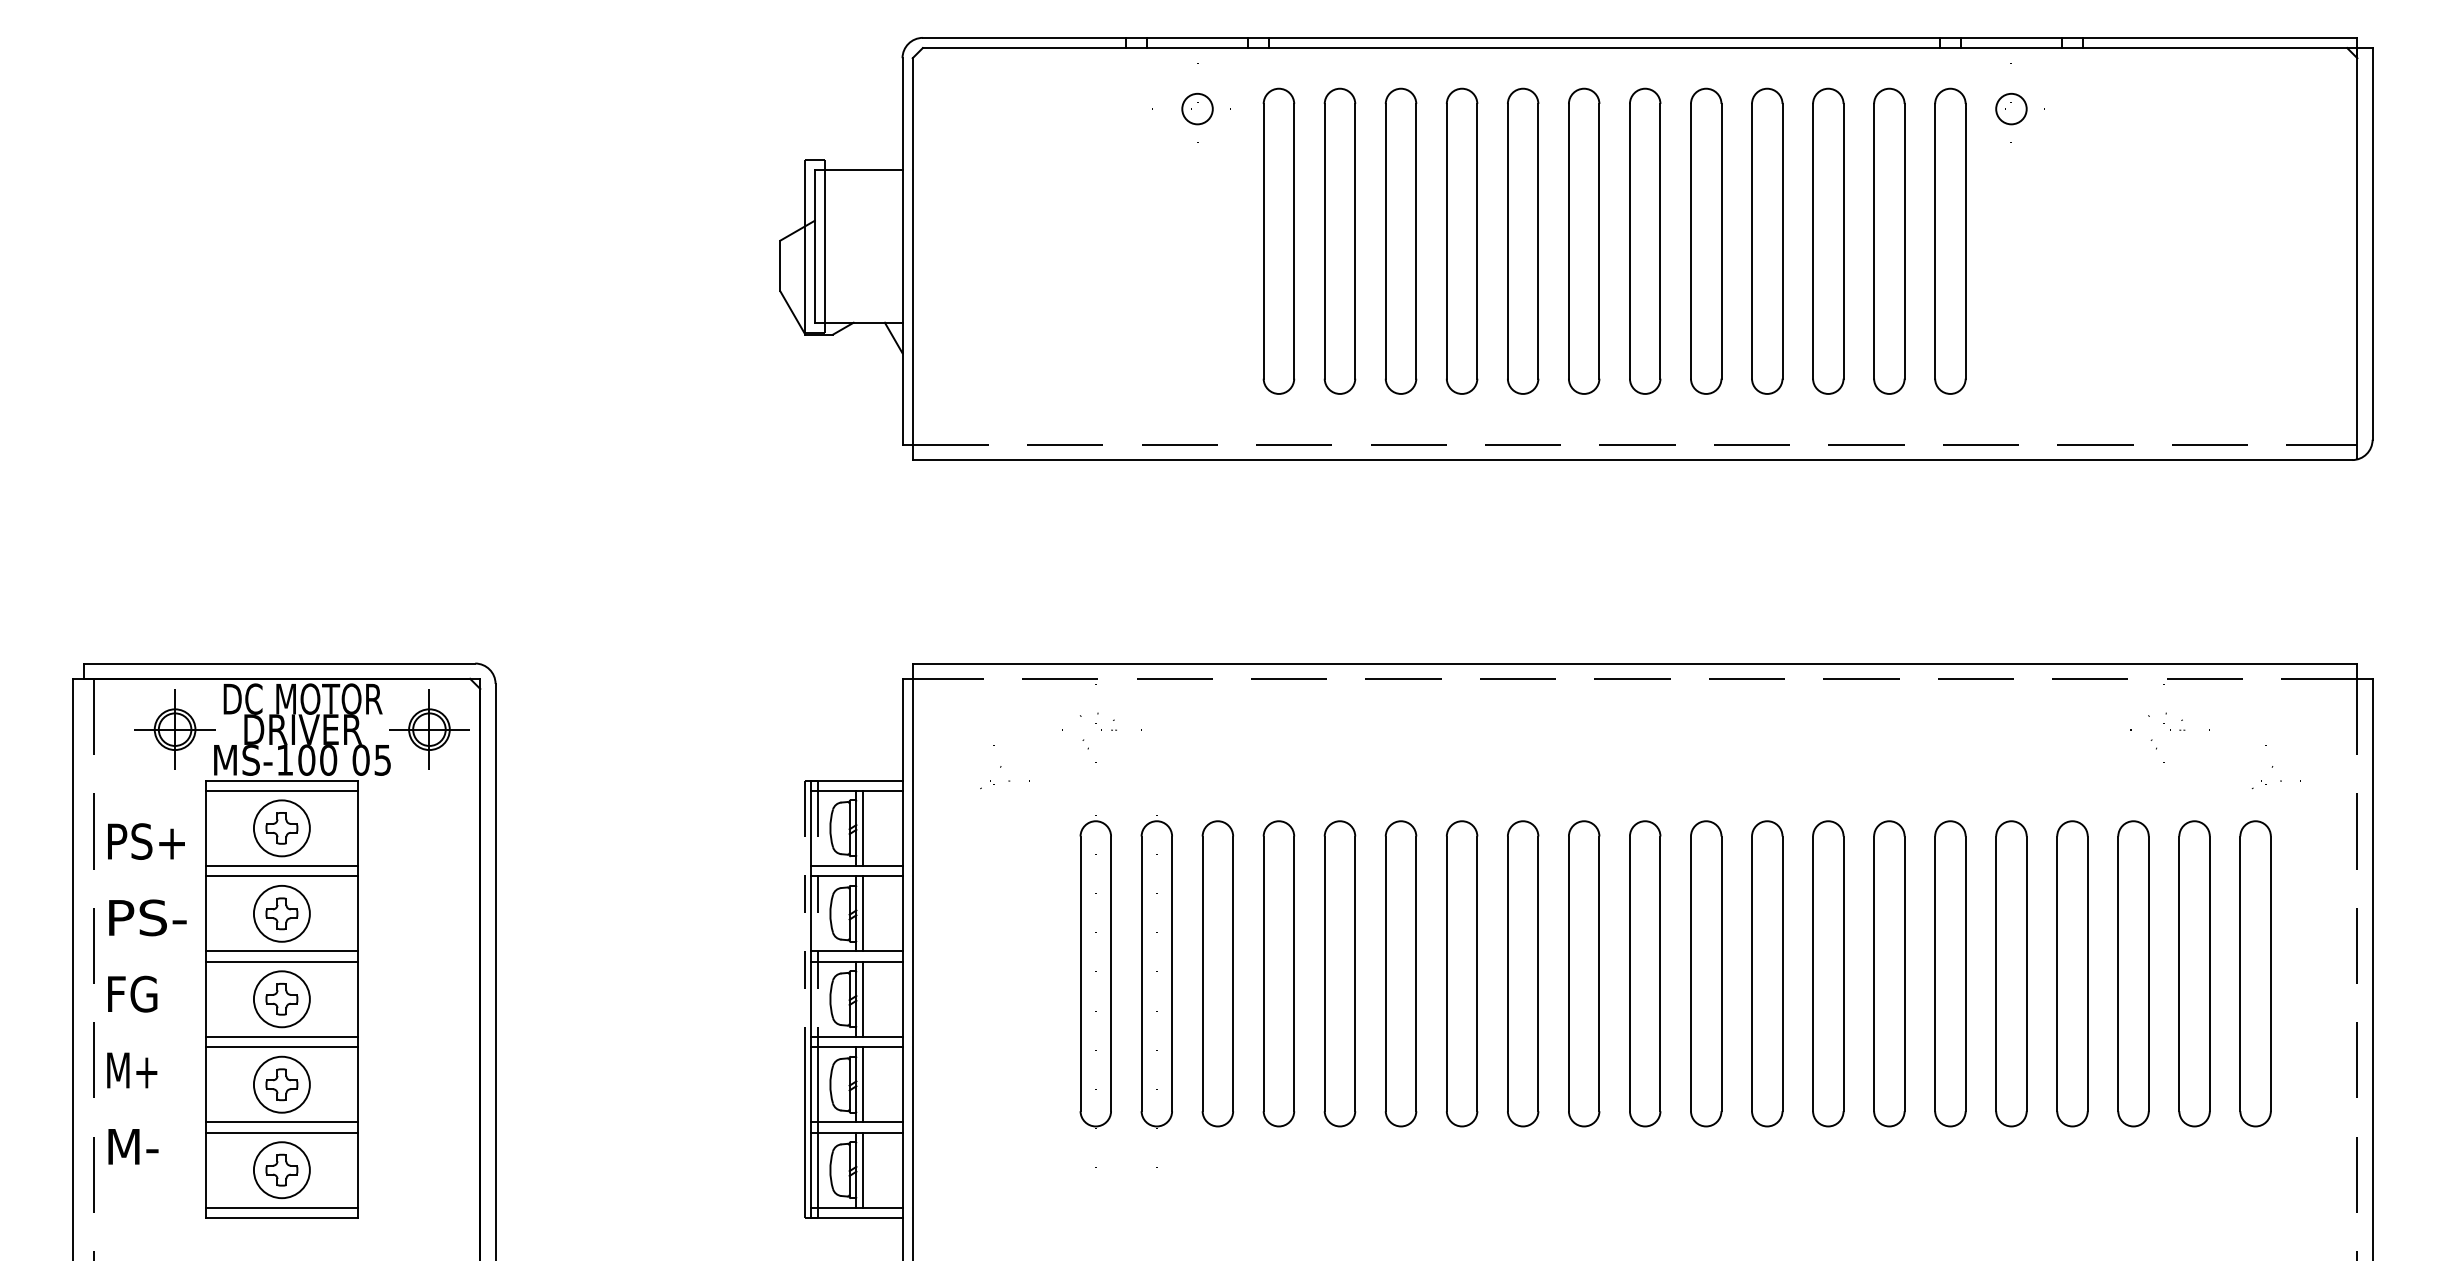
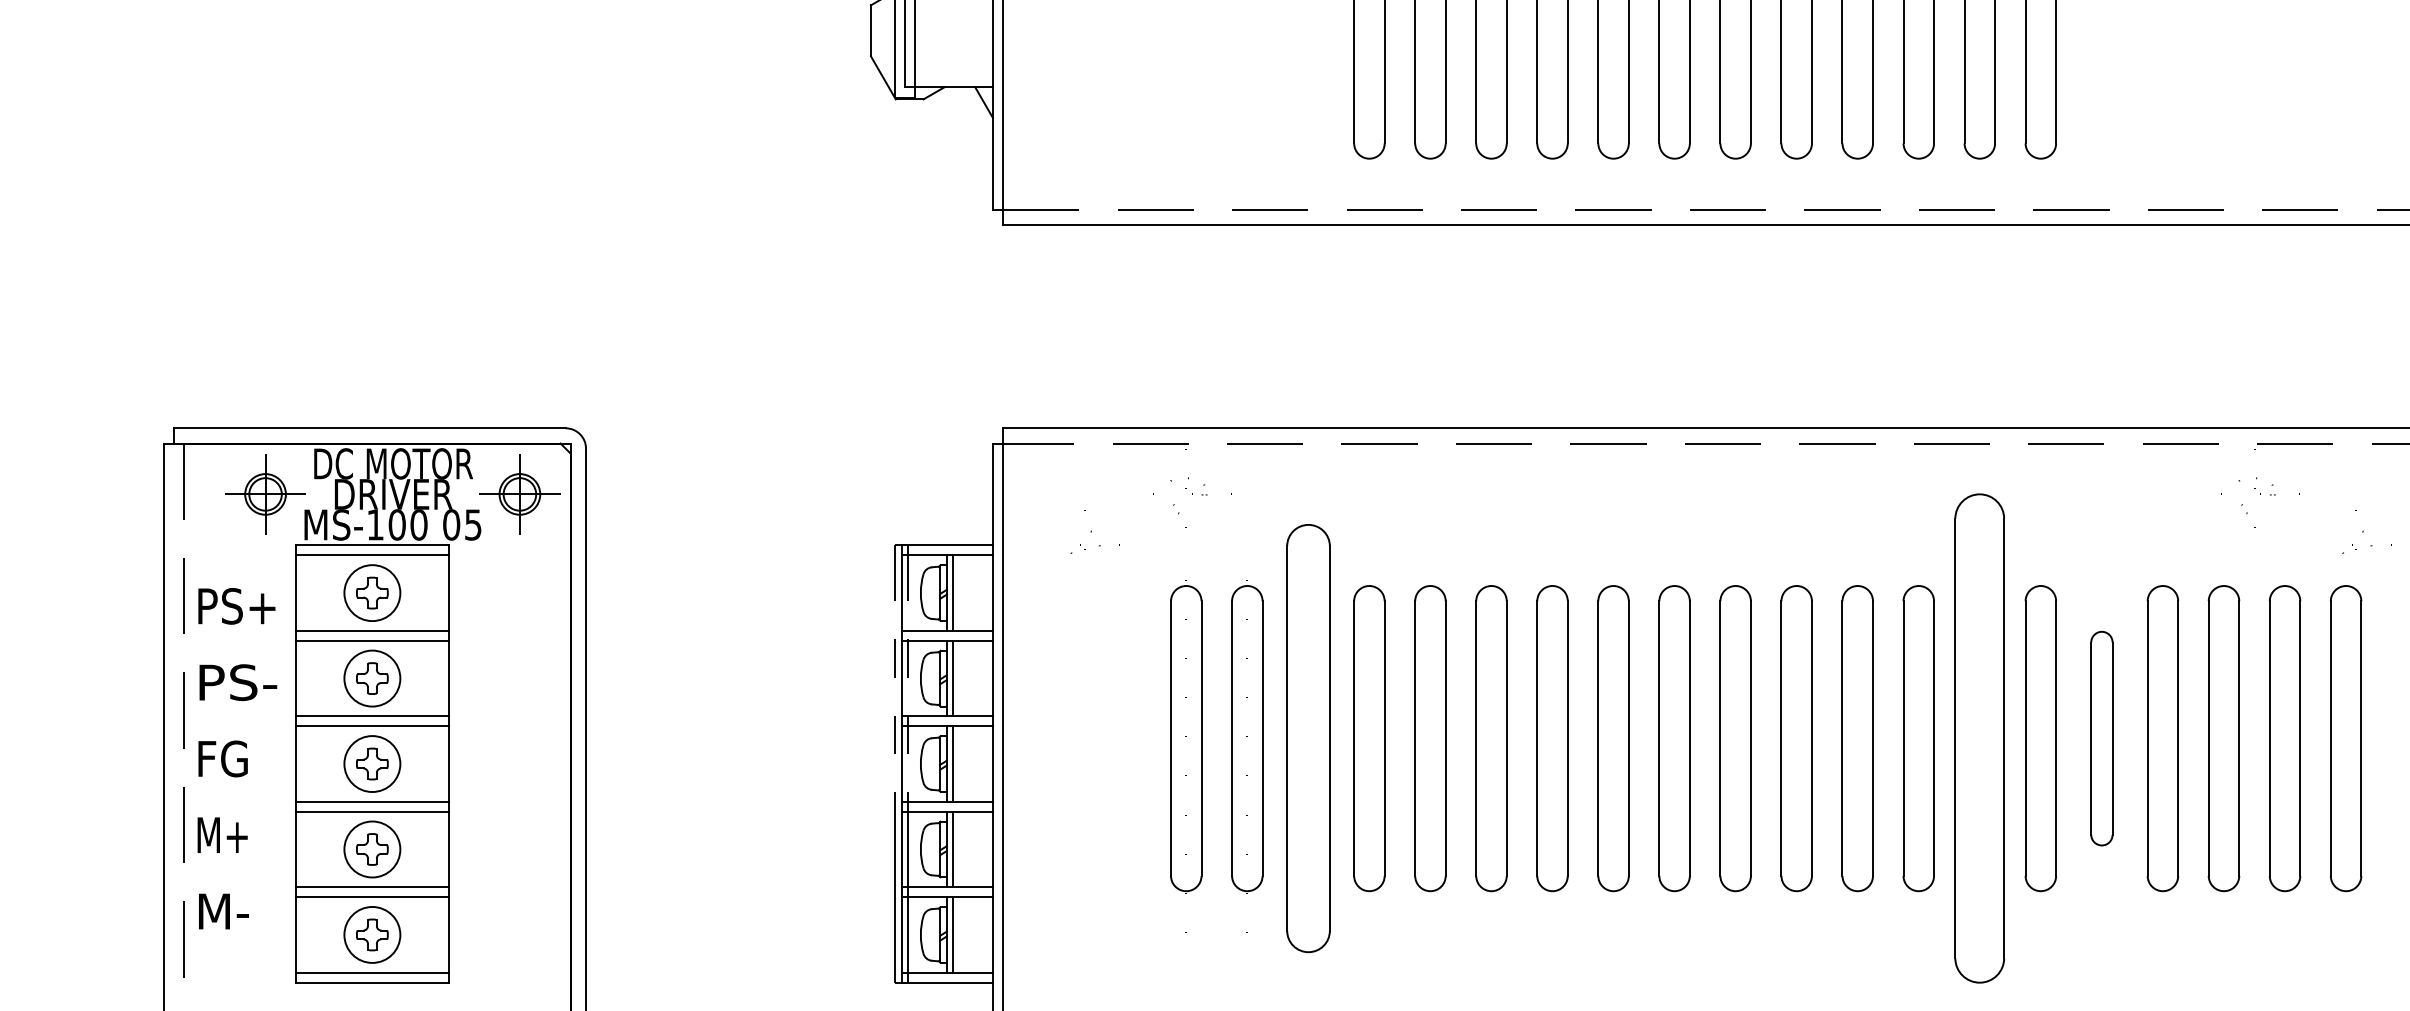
part: (1217, 973) -> (1307, 738), size x1.4
part: (1889, 973) -> (1979, 738), size x1.6
part: (2011, 973) -> (2101, 738), size x0.7

